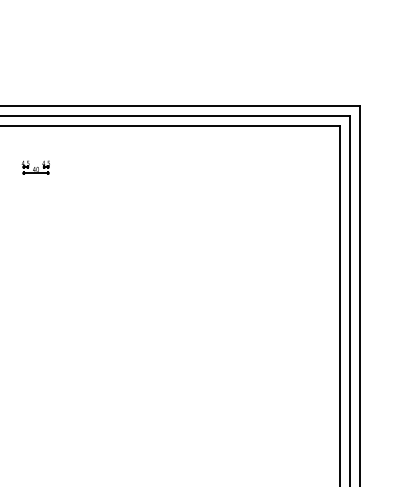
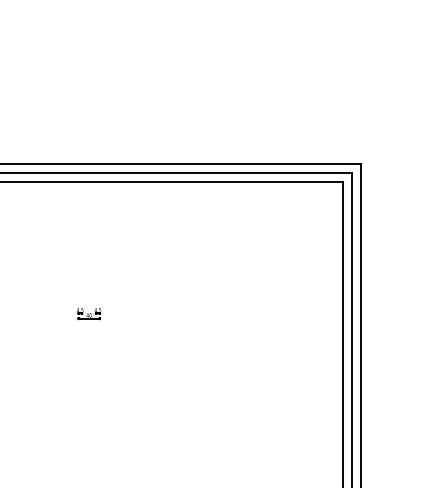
part: (36, 168) -> (89, 314), moved

